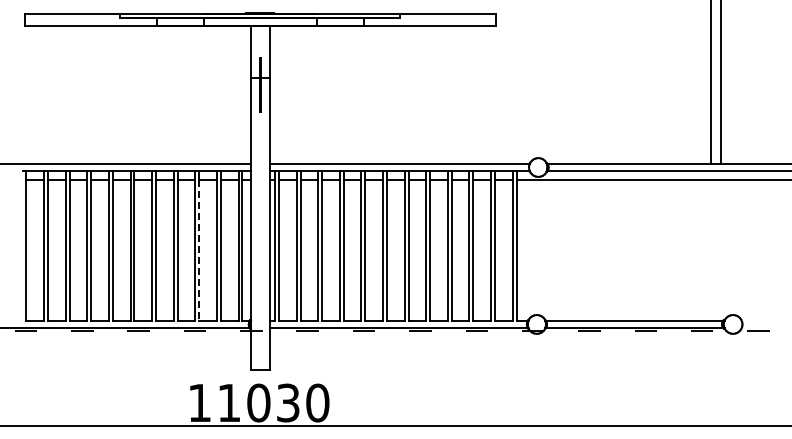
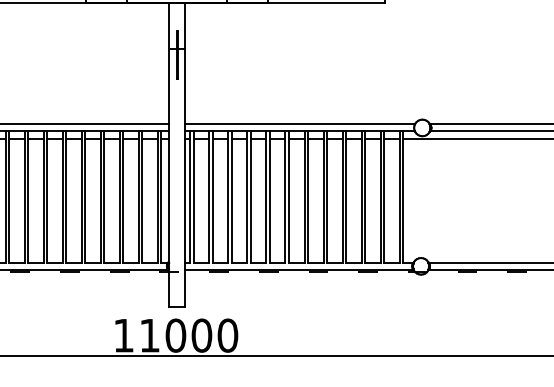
line: (199, 250) -> (123, 201), dashed -> solid
text: (287, 402) -> (201, 335), 11030 -> 11000

